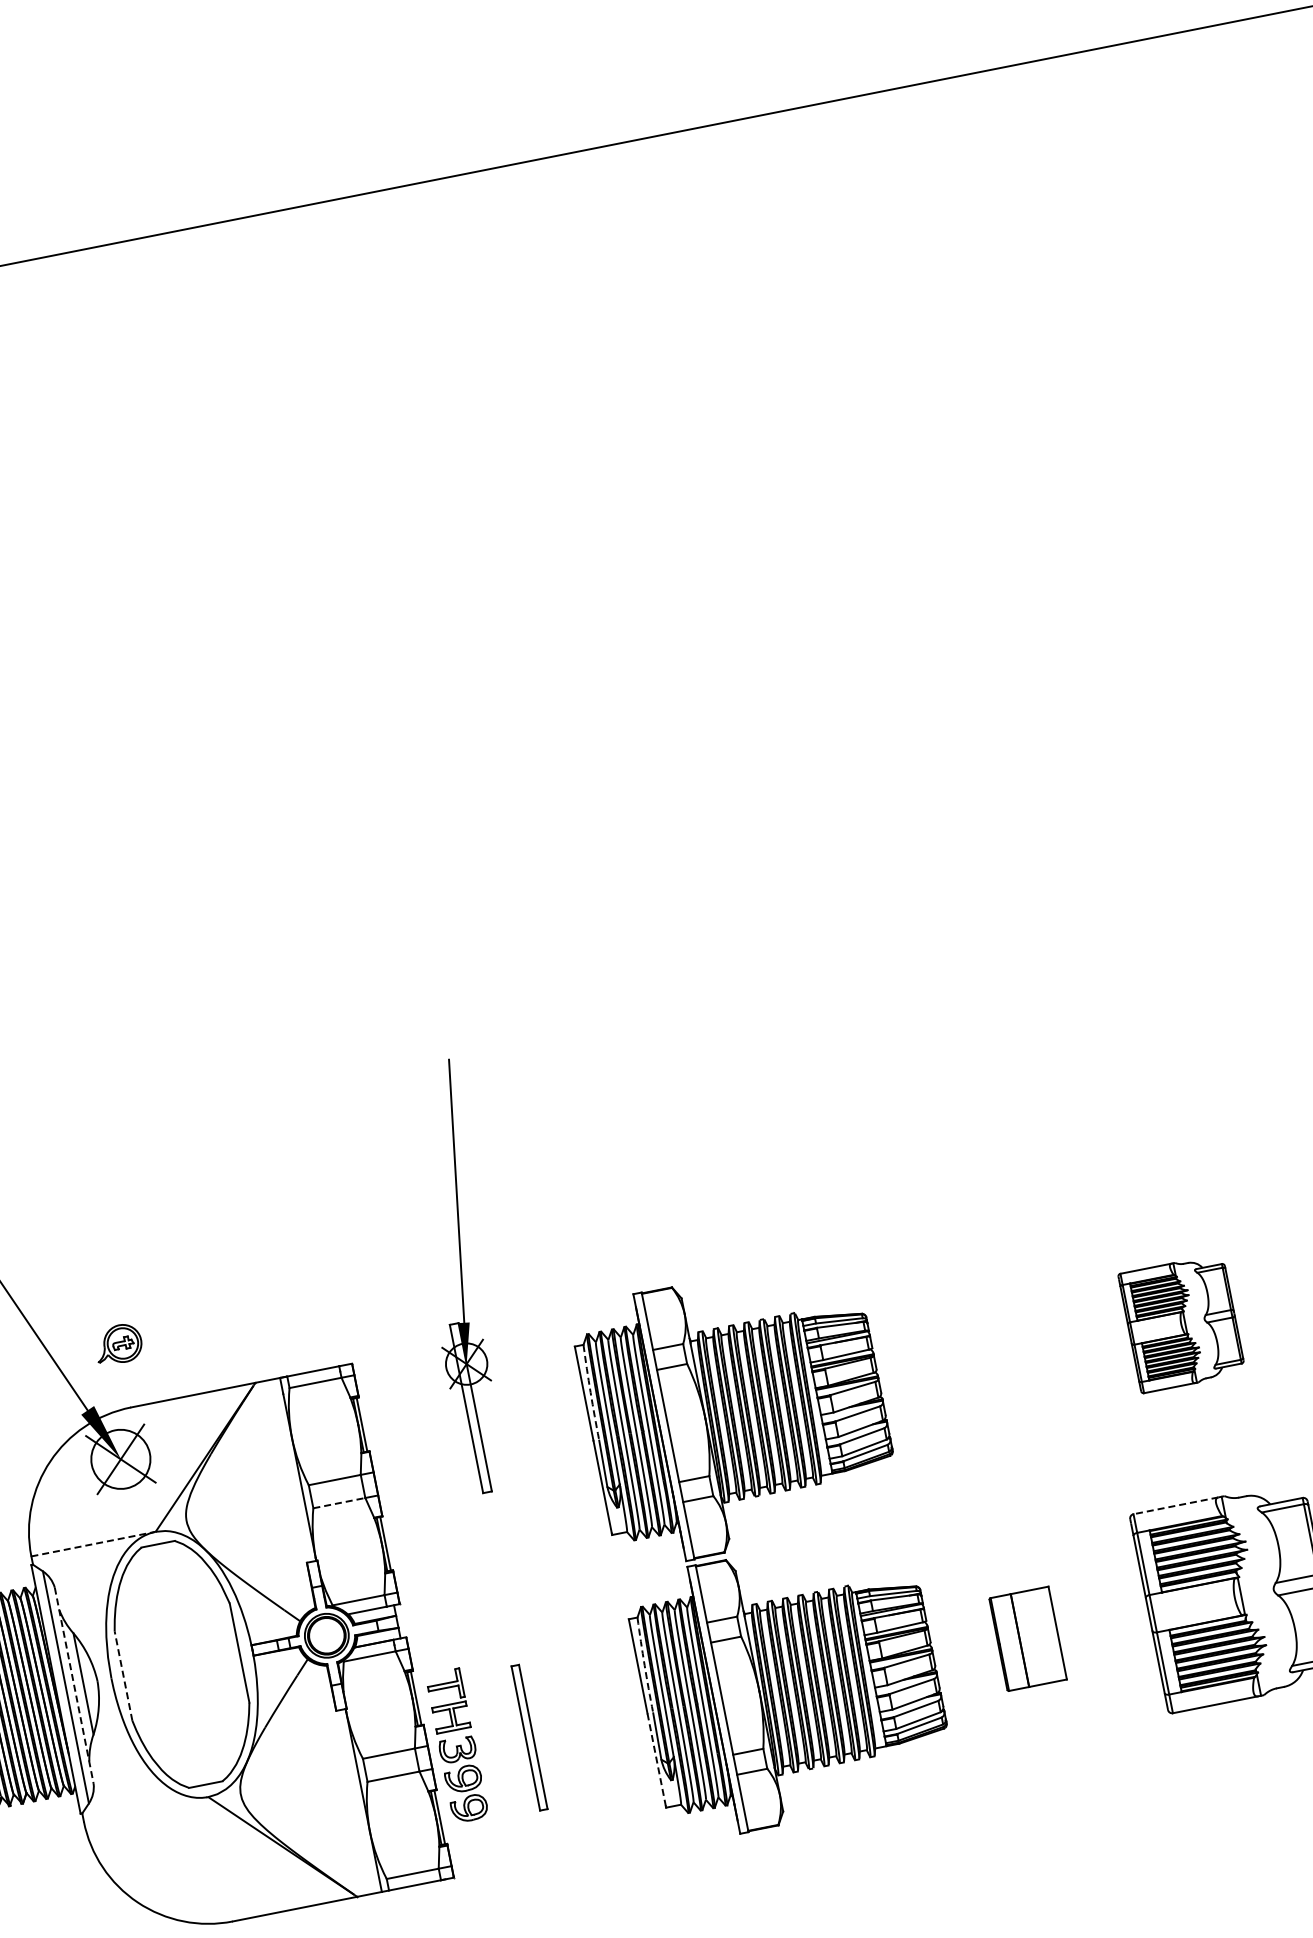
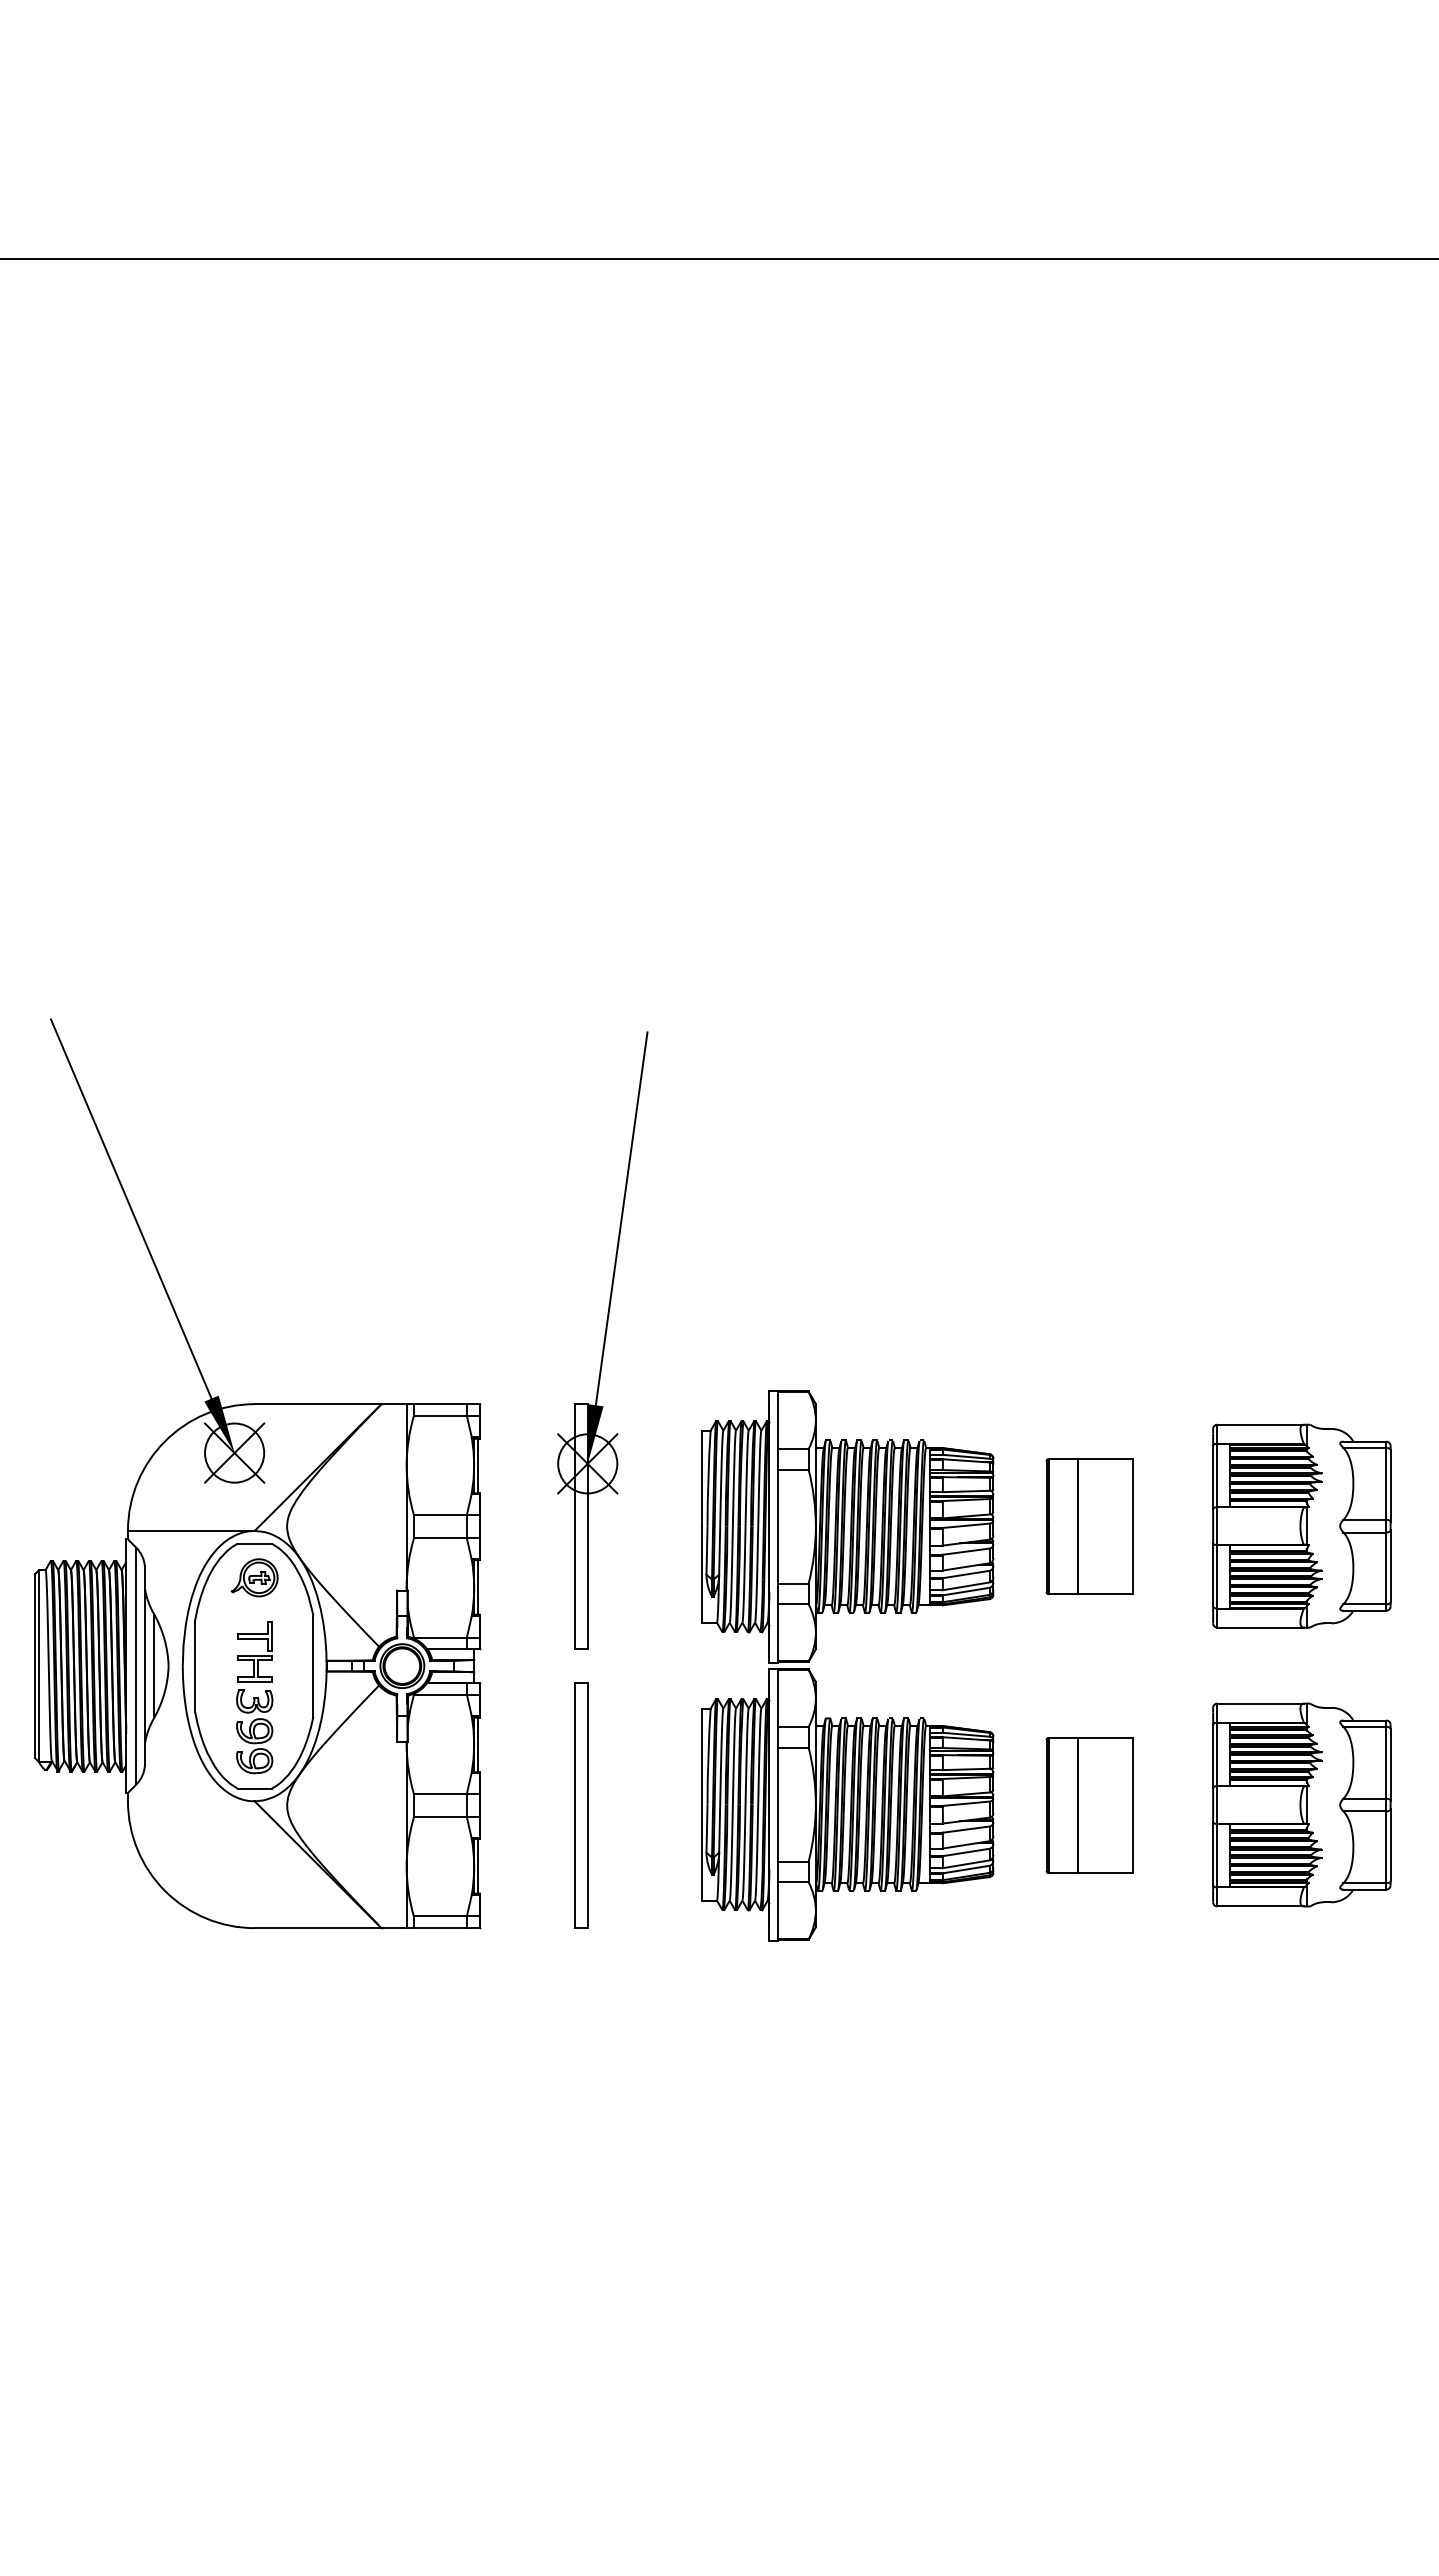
part: (459, 1277) -> (602, 1340), size x1.43
part: (1181, 1323) -> (1301, 1525), size x1.67
part: (118, 1344) -> (254, 1577), moved
part: (973, 1365) -> (1089, 1526), added
arc: (590, 1392) -> (708, 1478), dashed -> solid
line: (339, 1503) -> (440, 1538), dashed -> solid
line: (1175, 1505) -> (1260, 1703), dashed -> solid
line: (92, 1543) -> (190, 1530), dashed -> solid
part: (1027, 1638) -> (1089, 1805), size x1.43
arc: (644, 1664) -> (708, 1756), dashed -> solid
line: (123, 1676) -> (195, 1666), dashed -> solid
line: (73, 1686) -> (144, 1666), dashed -> solid
part: (529, 1737) -> (581, 1805), size x1.67
part: (456, 1745) -> (254, 1697), moved
line: (656, 1760) -> (701, 1852), dashed -> solid

